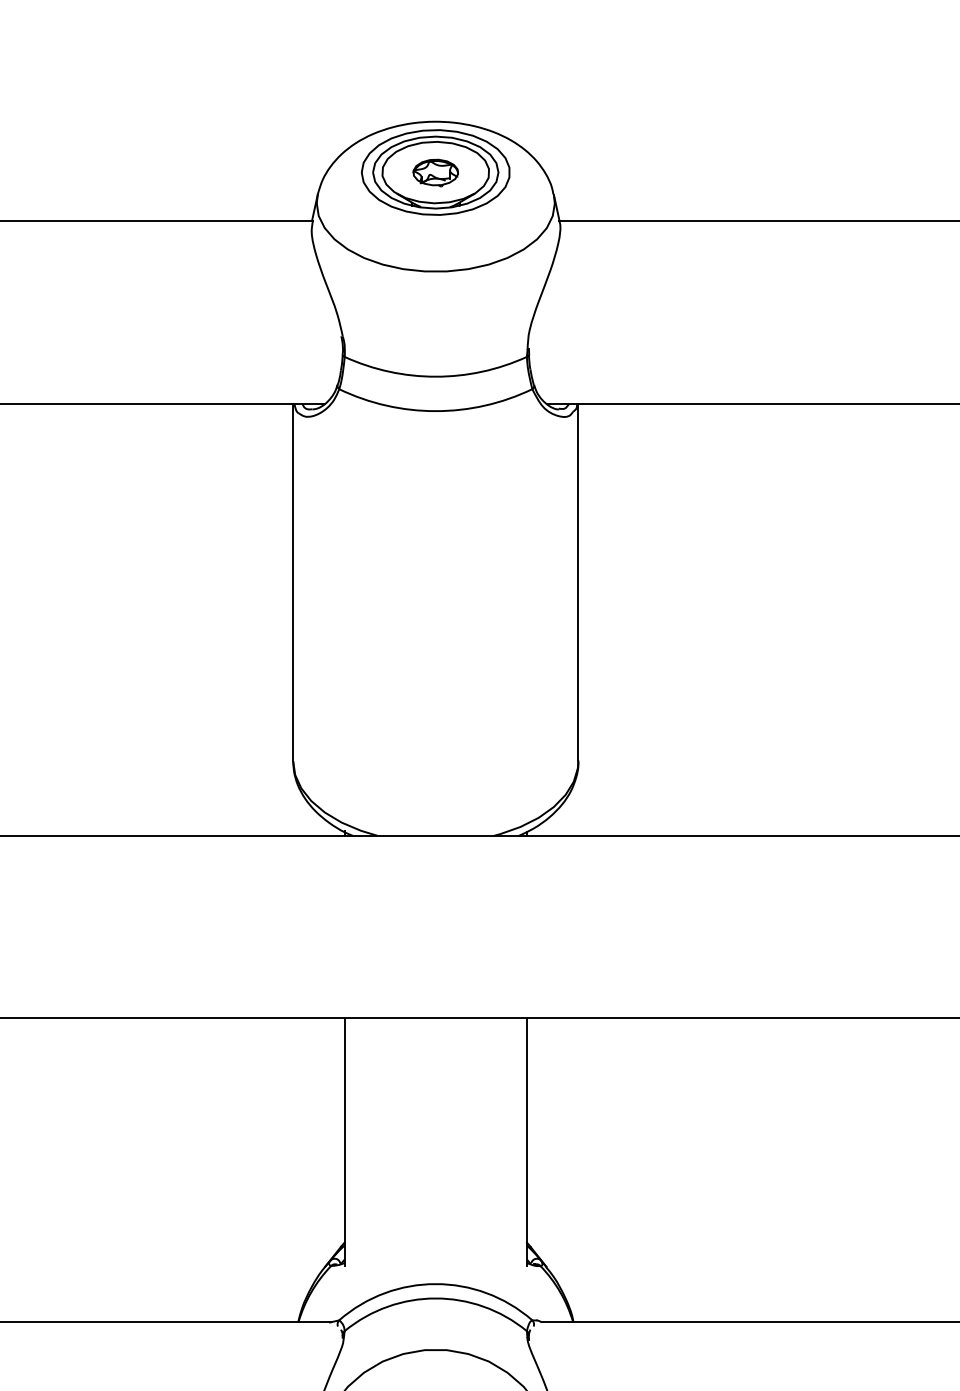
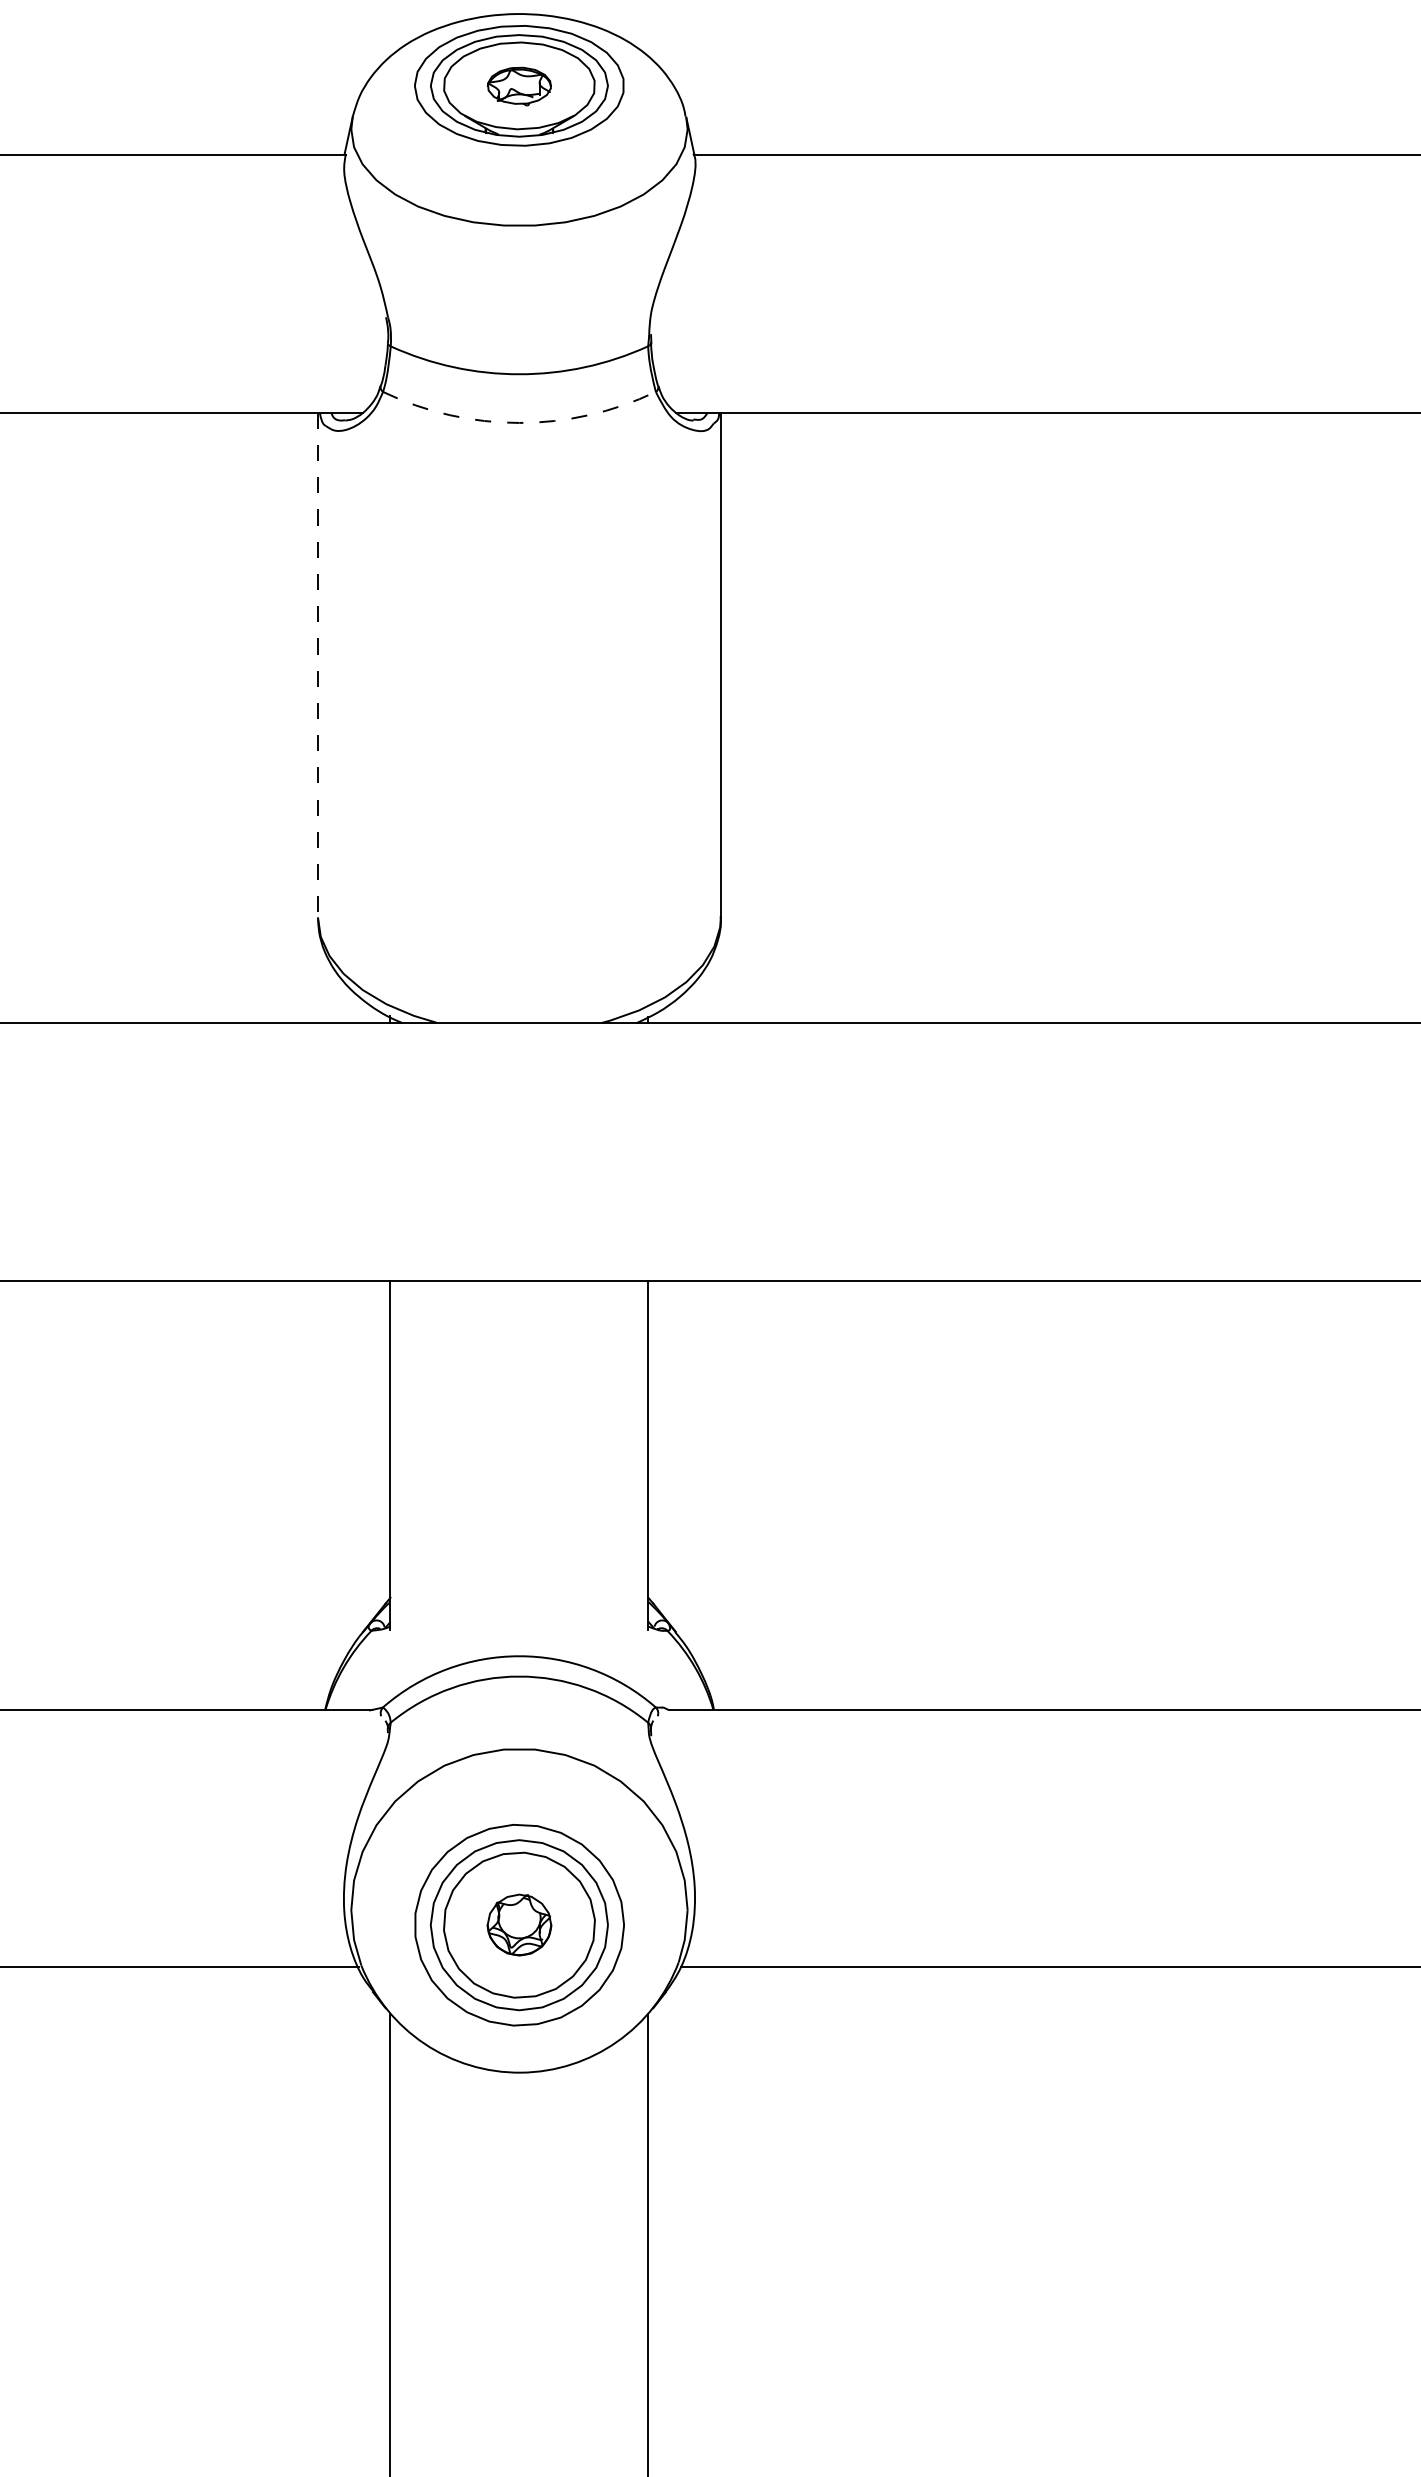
arc: (435, 410) -> (519, 422), solid -> dashed
line: (292, 582) -> (317, 665), solid -> dashed

